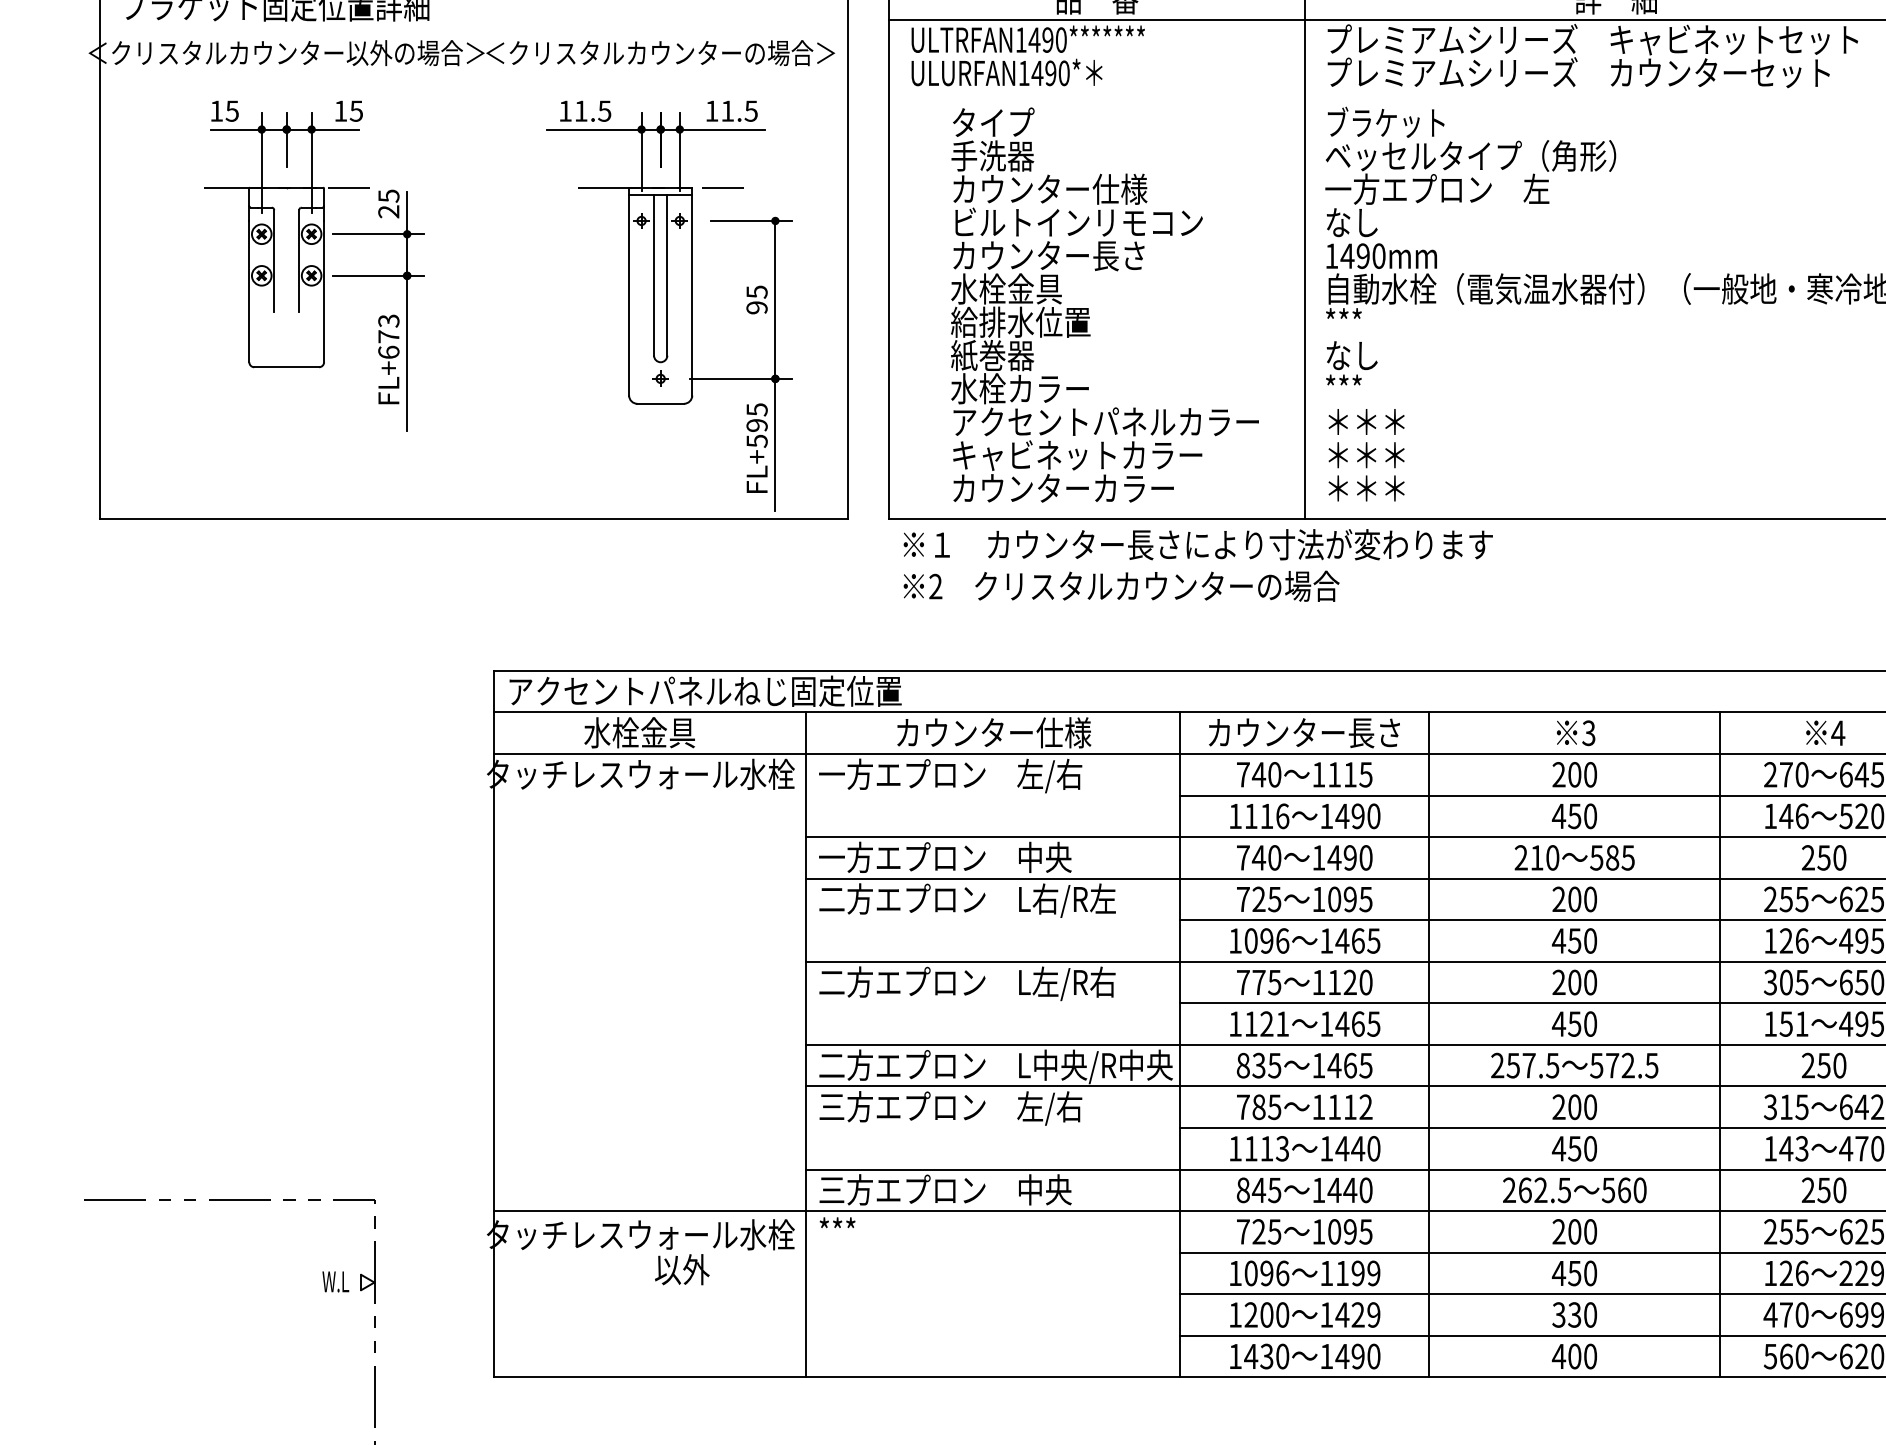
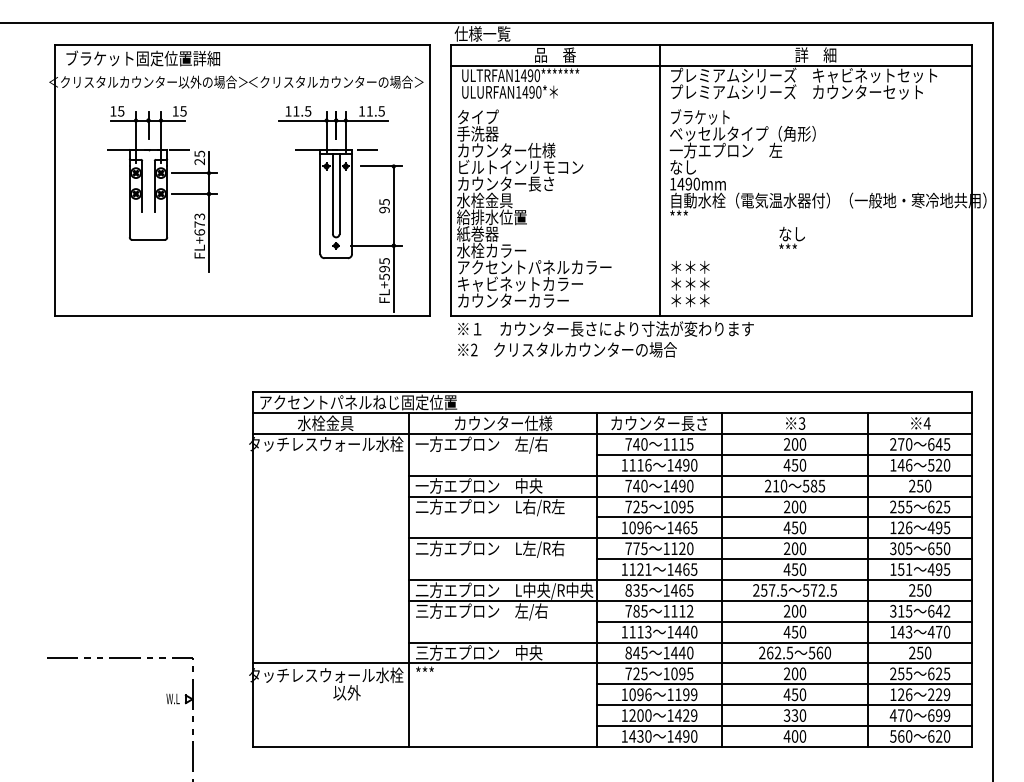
text: (1105, 304) -> (534, 208), moved
text: (1350, 362) -> (791, 237), moved

